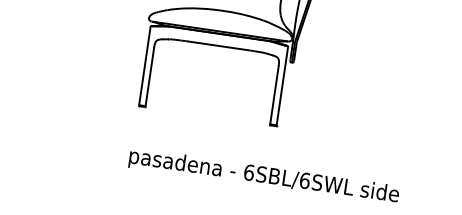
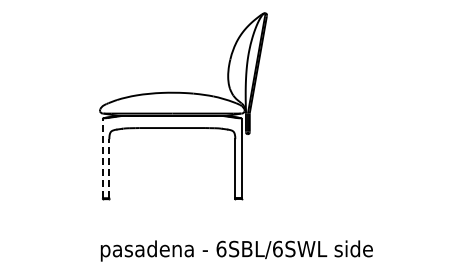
line: (144, 65) -> (102, 158), solid -> dashed
line: (150, 76) -> (109, 168), solid -> dashed

